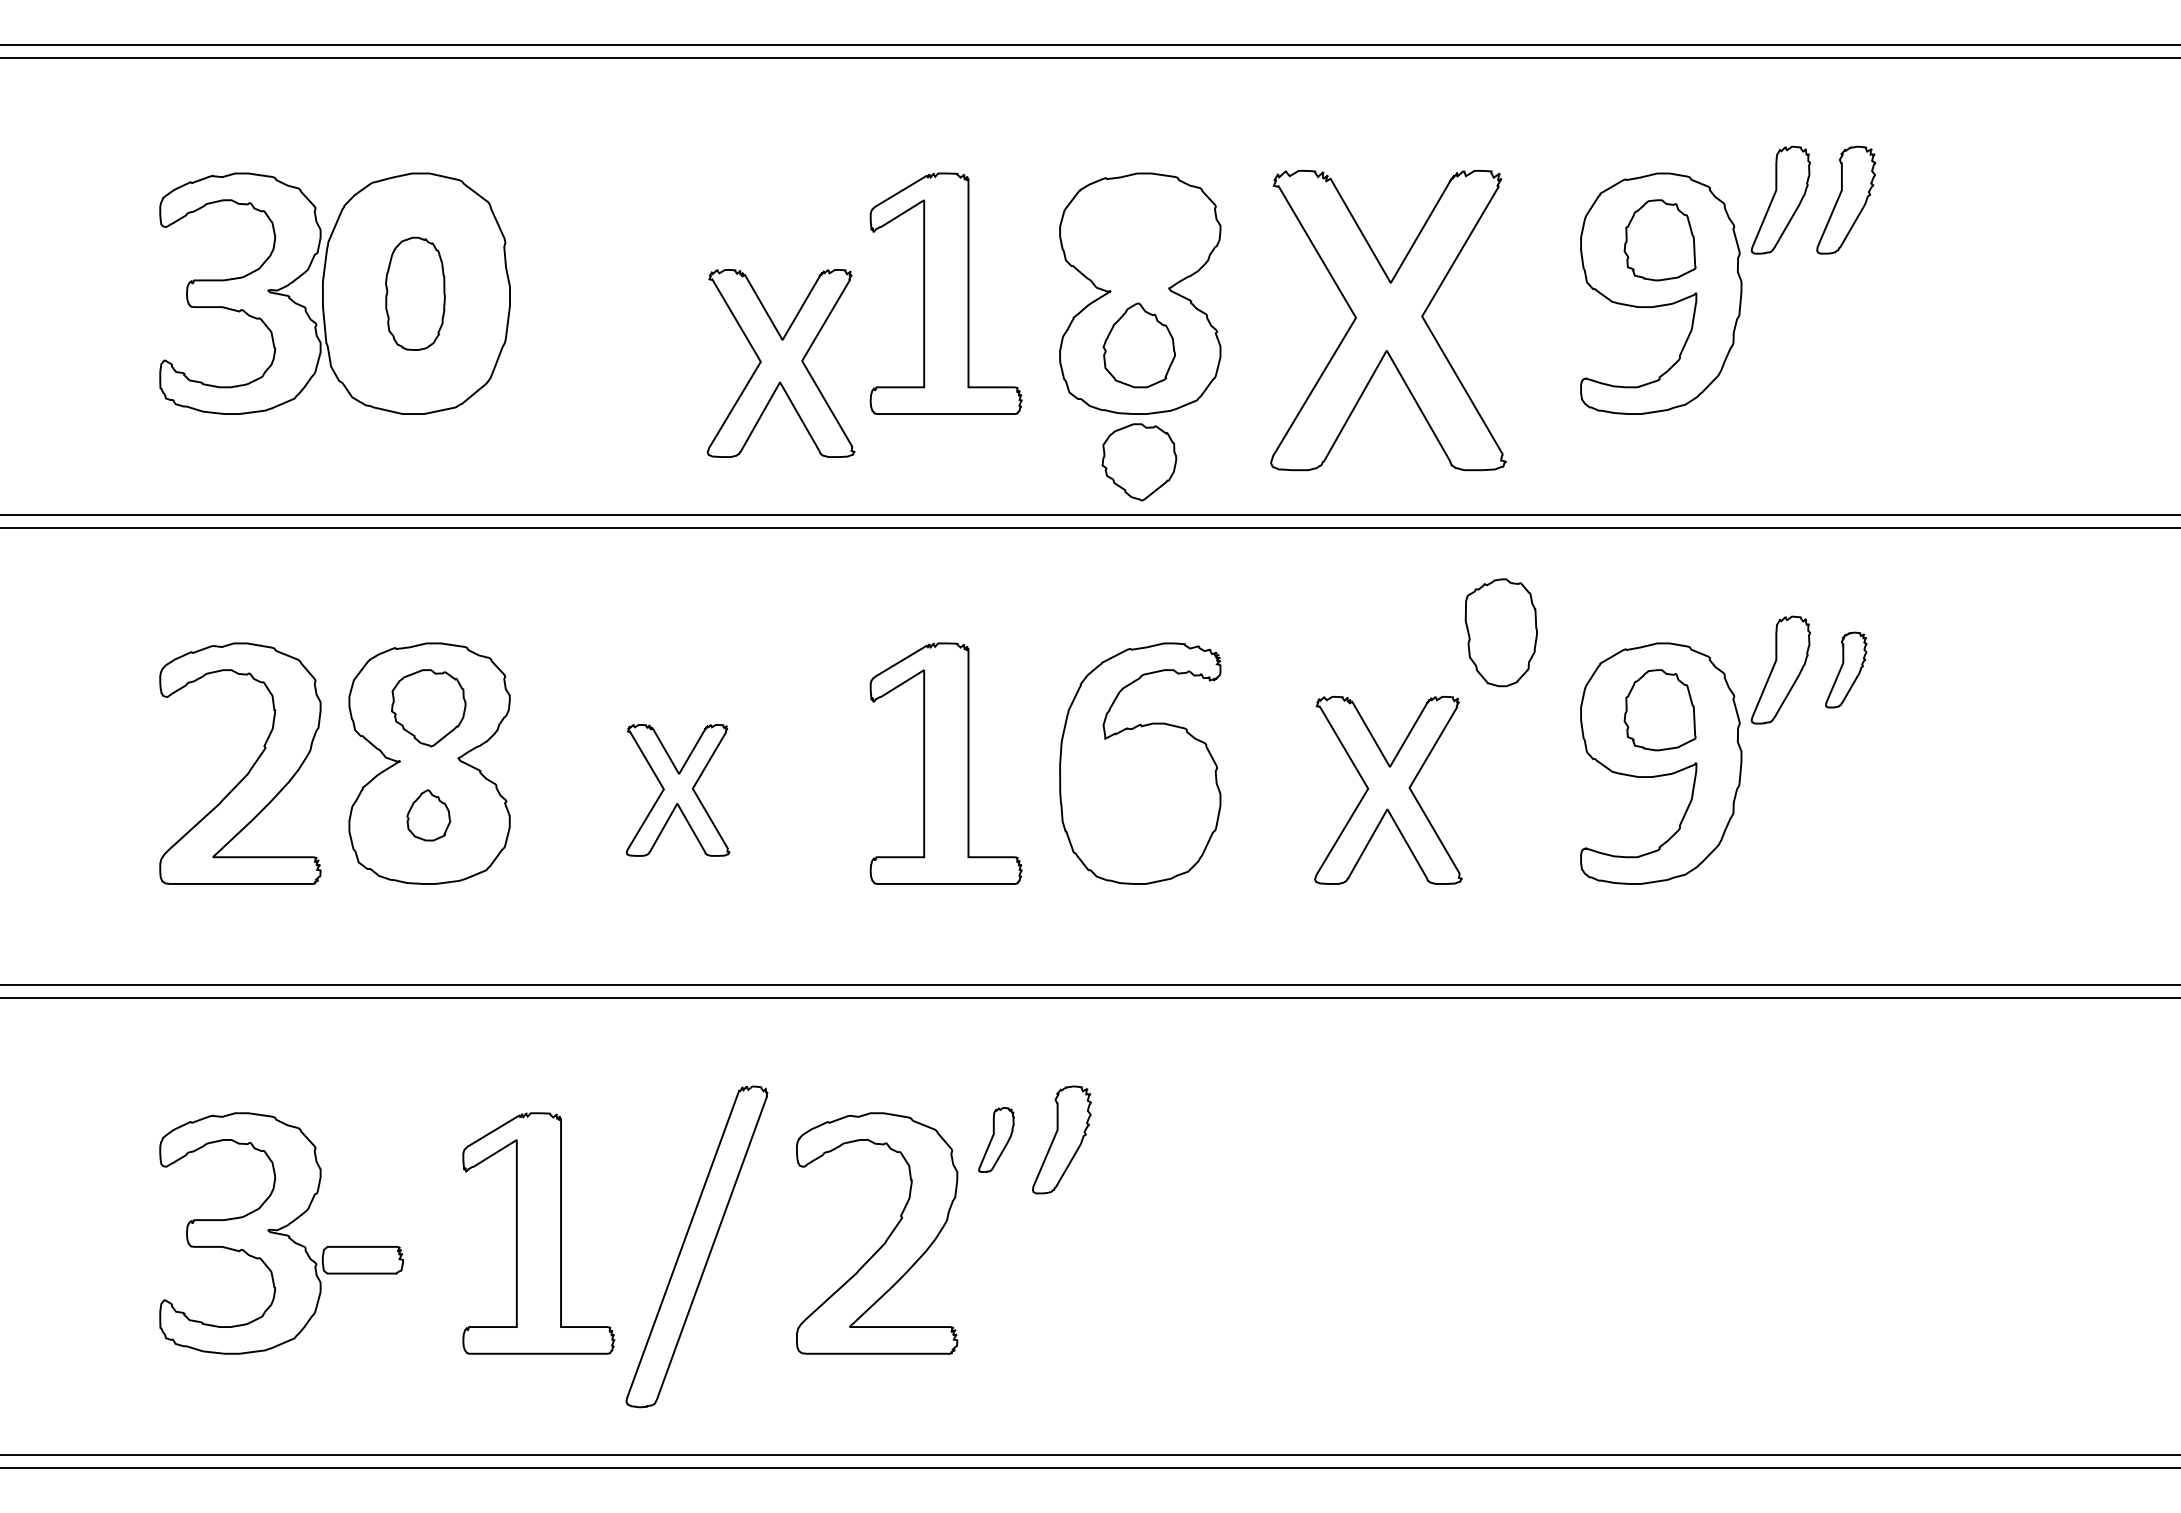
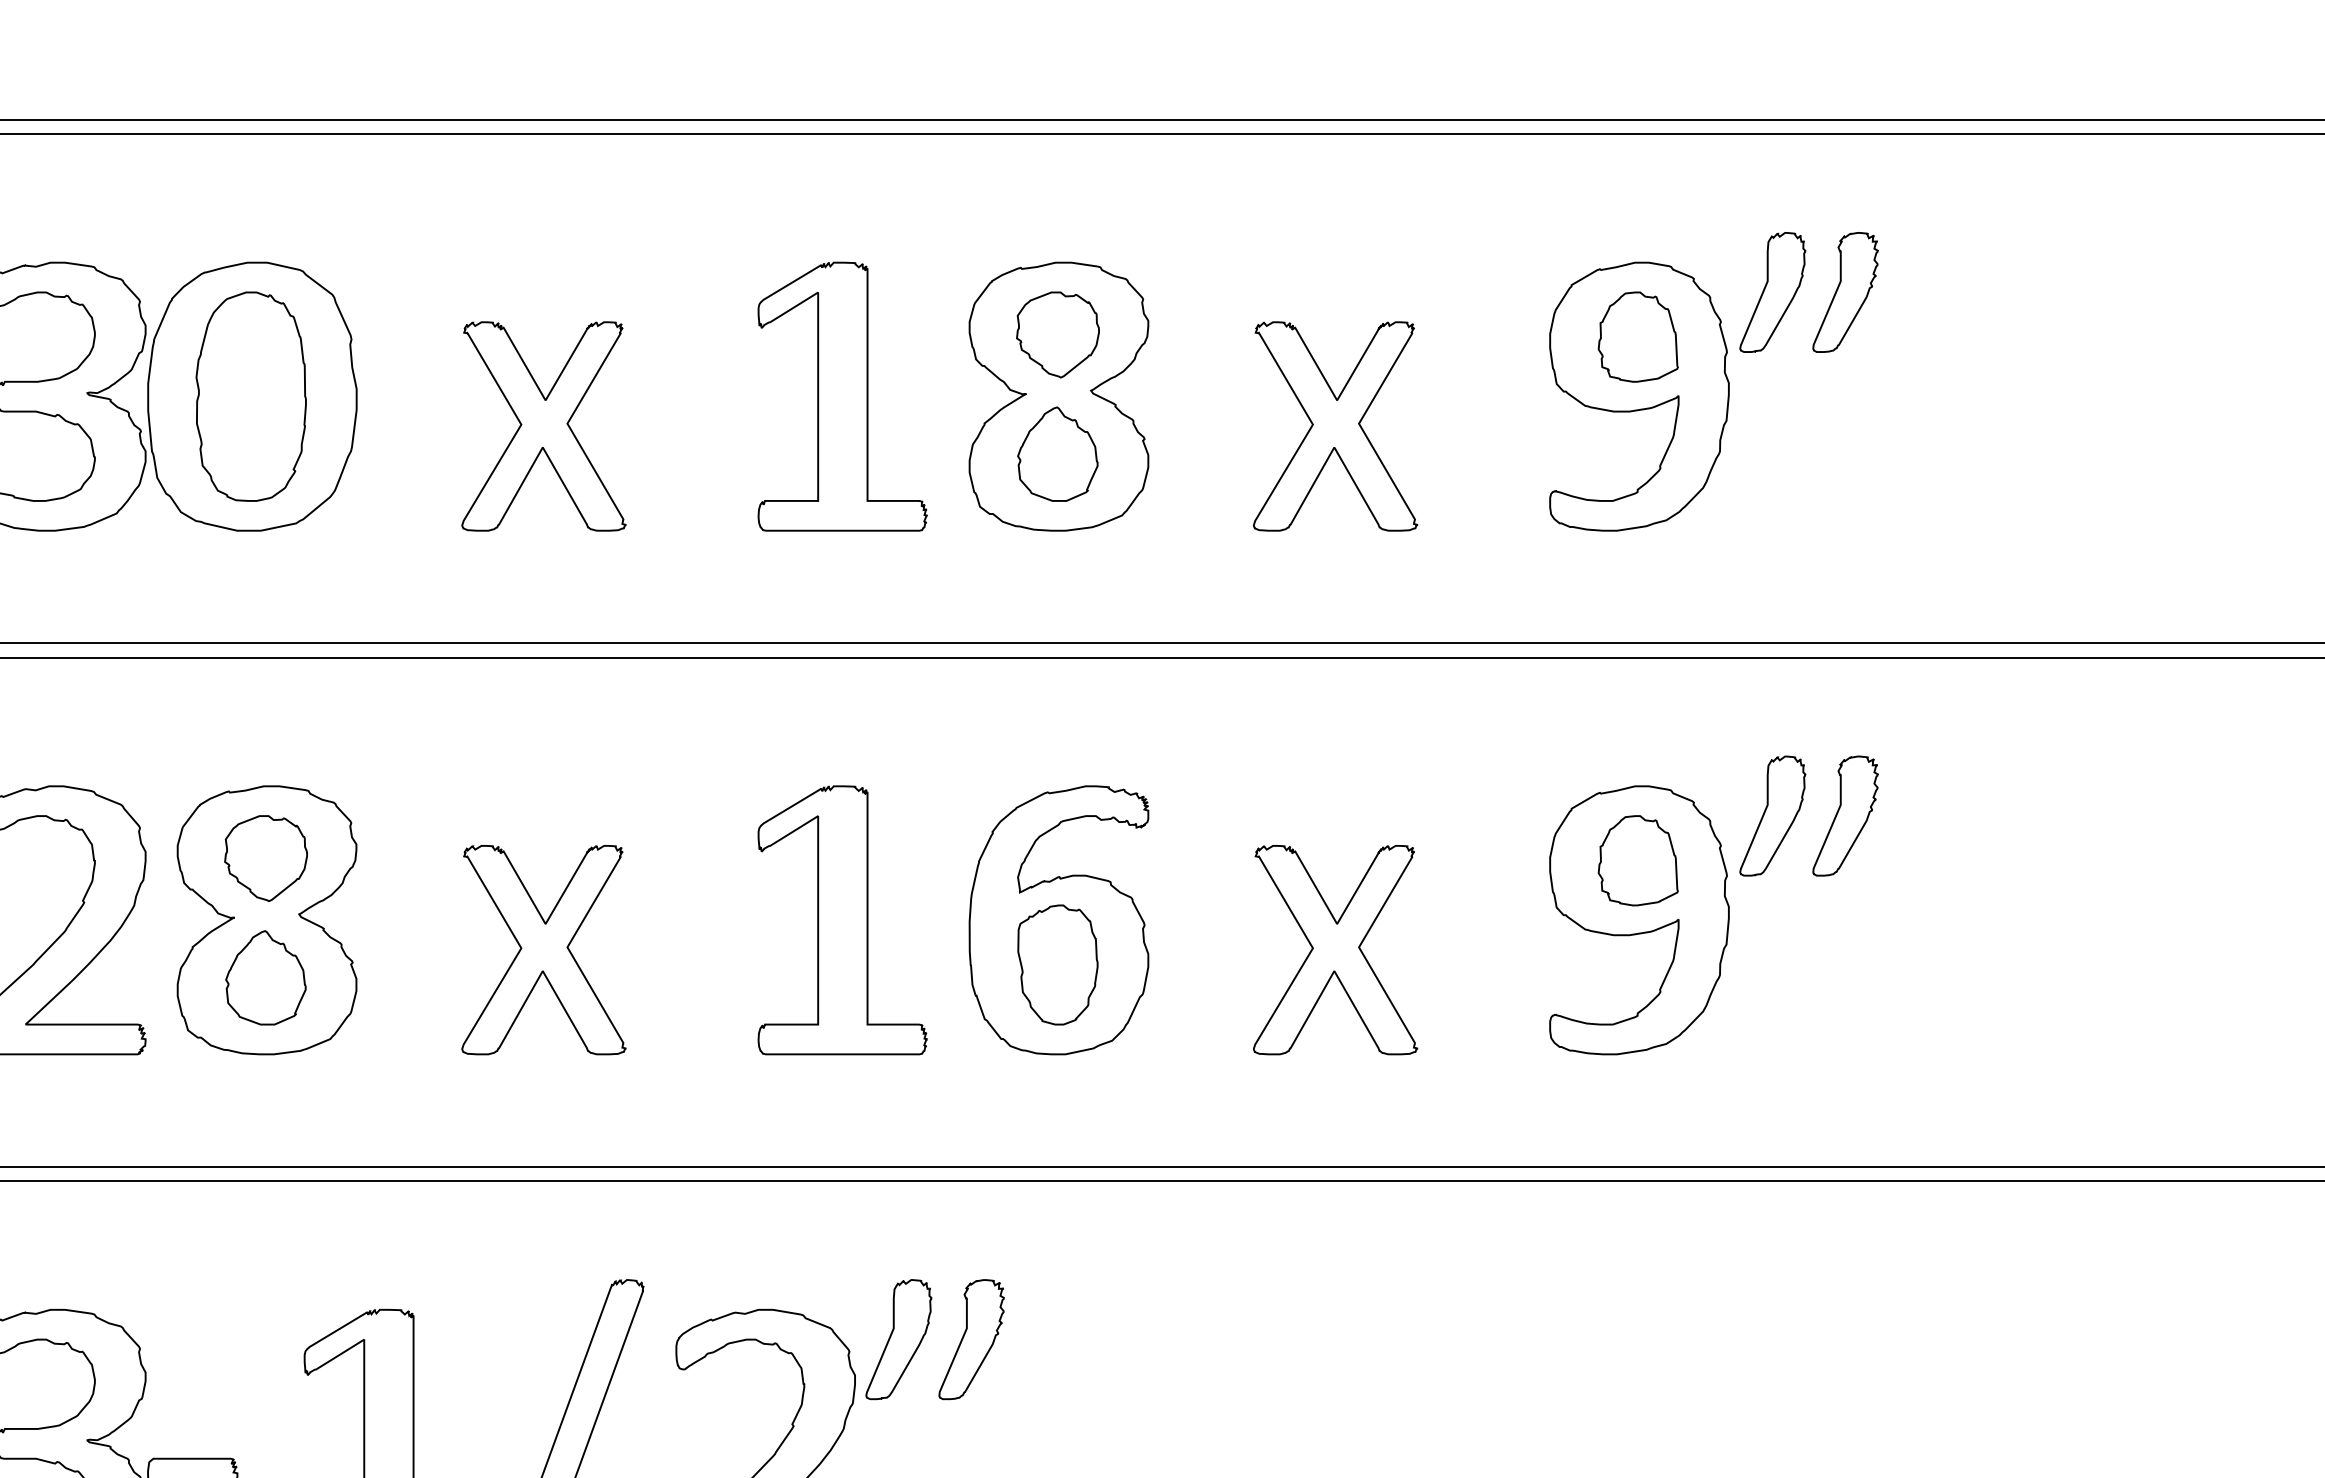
part: (415, 293) -> (251, 396), size x1.67
part: (1388, 320) -> (1335, 426), size x0.62
part: (780, 363) -> (543, 426), moved
part: (1139, 462) -> (1058, 335), moved
part: (1500, 632) -> (1056, 964), moved
part: (1846, 669) -> (1845, 815), size x1.43
part: (677, 790) -> (543, 950), size x1.43
part: (428, 815) -> (265, 978), size x1.67
part: (996, 1139) -> (898, 1339), size x1.67

